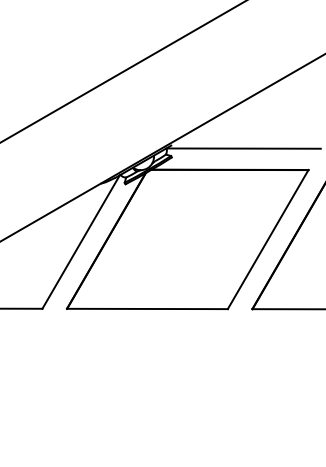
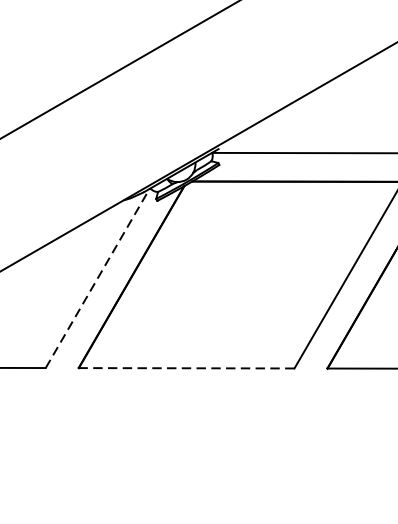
line: (81, 241) -> (98, 277), solid -> dashed
line: (146, 308) -> (185, 367), solid -> dashed

